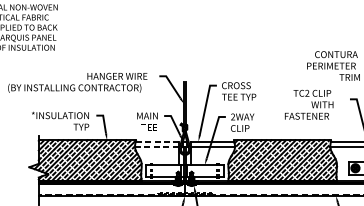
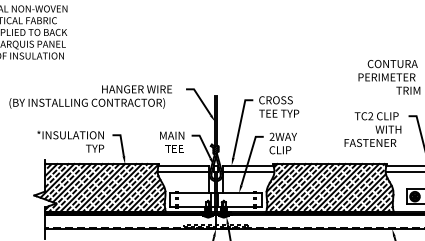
text: (308, 104) -> (372, 129), moved
line: (158, 141) -> (184, 165), dashed -> solid
line: (157, 146) -> (183, 171), dashed -> solid

